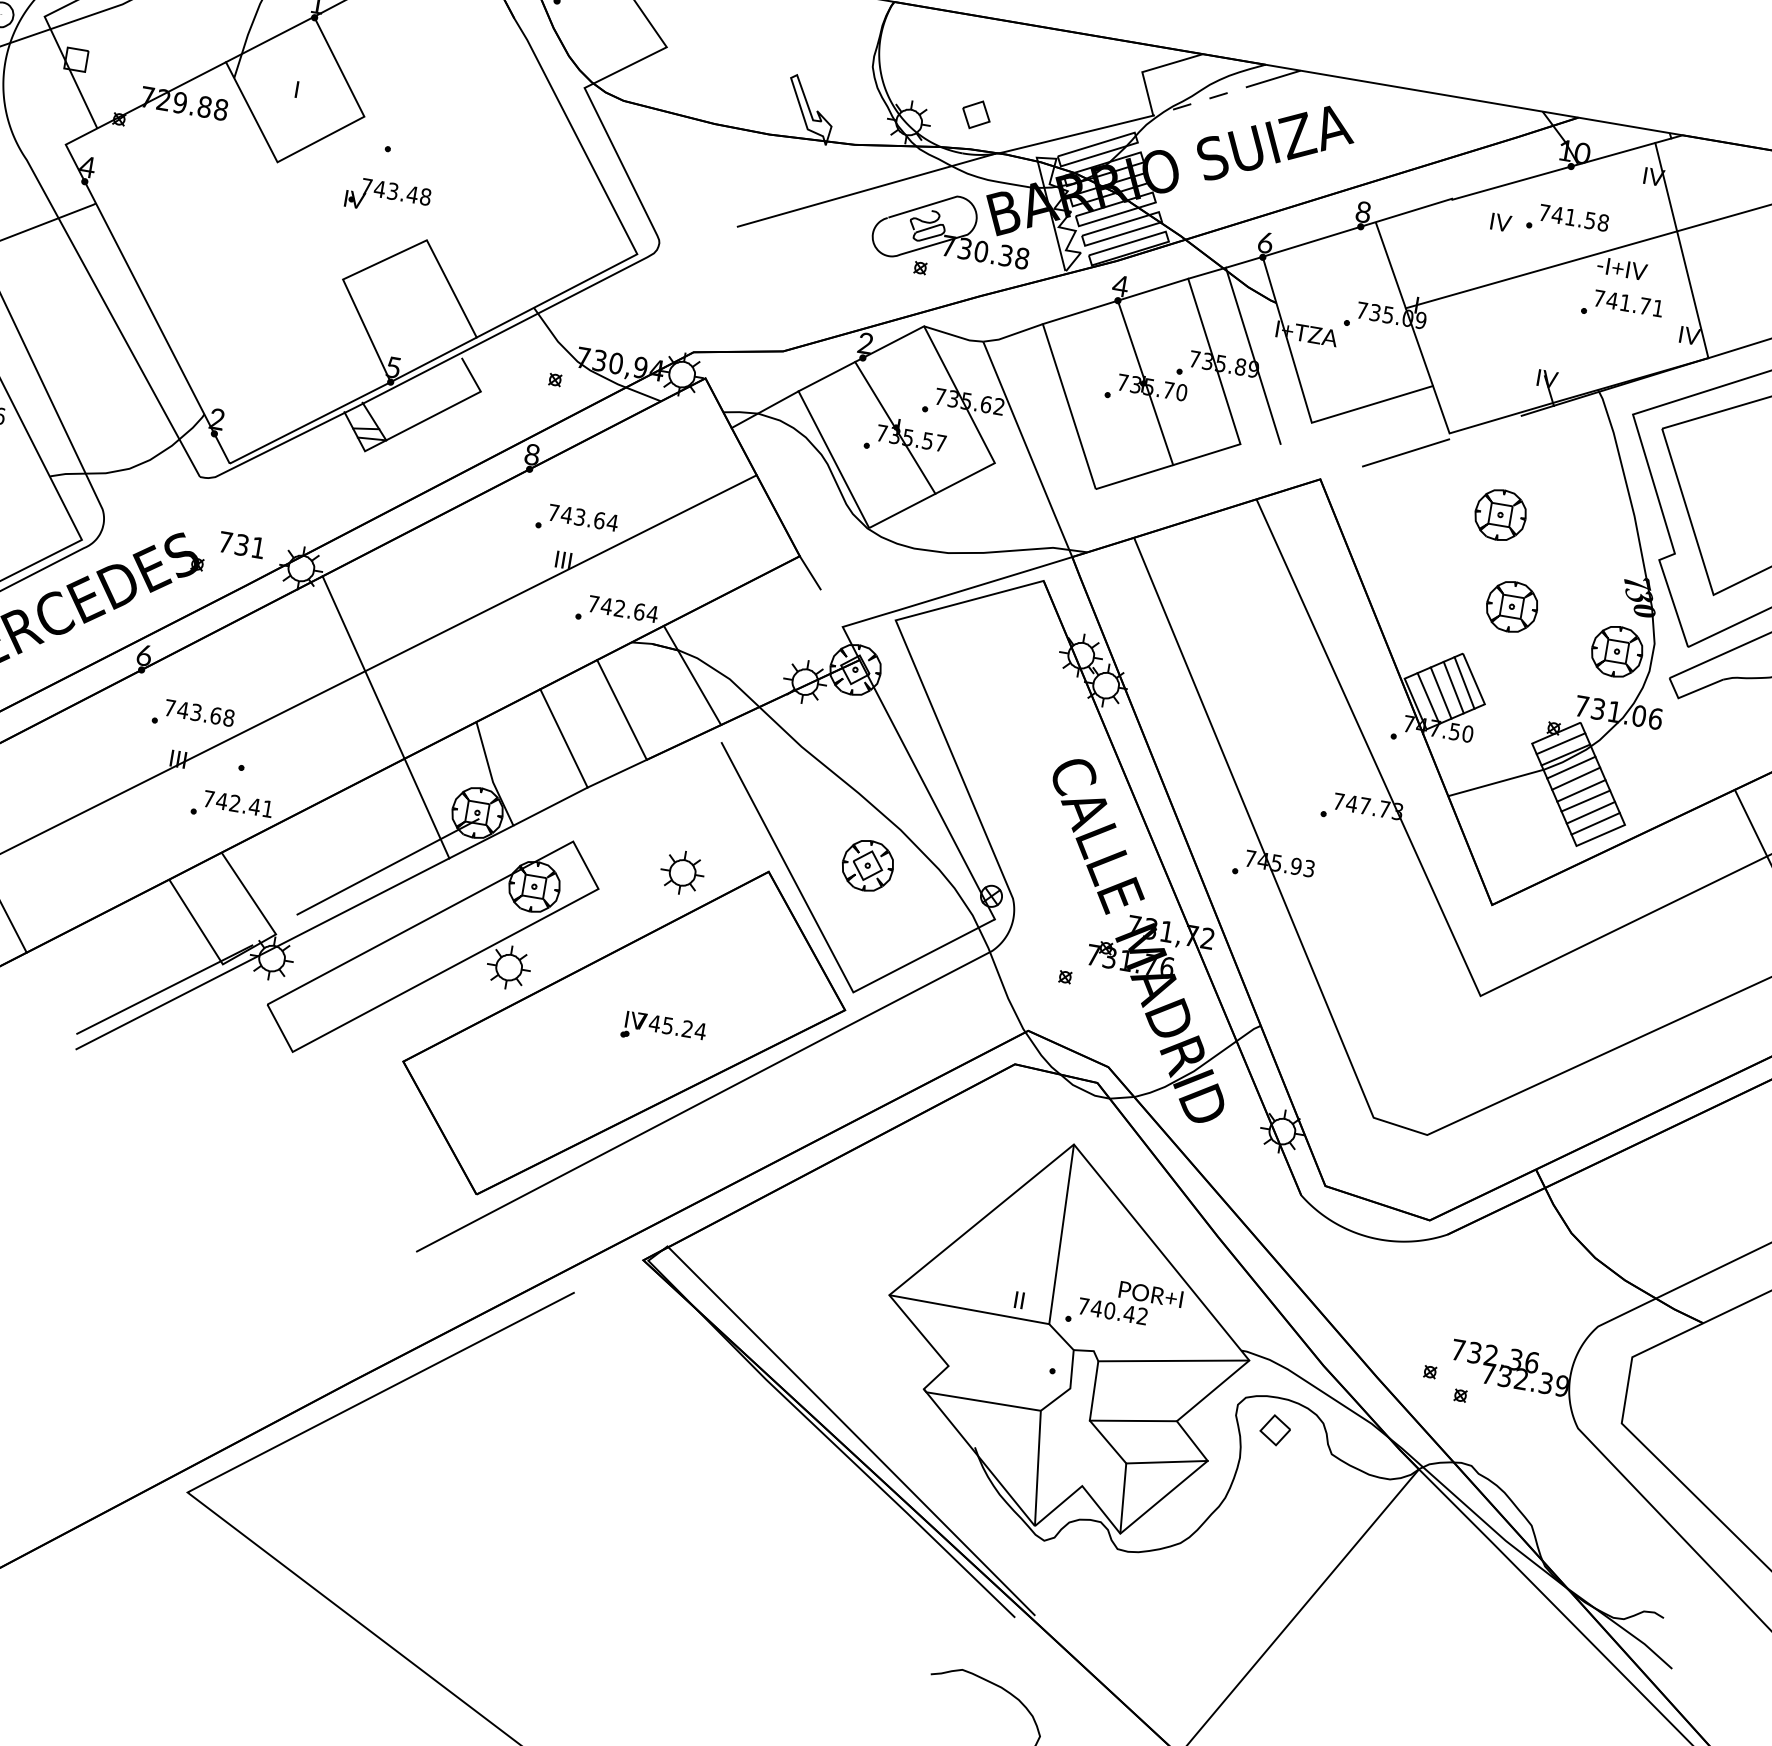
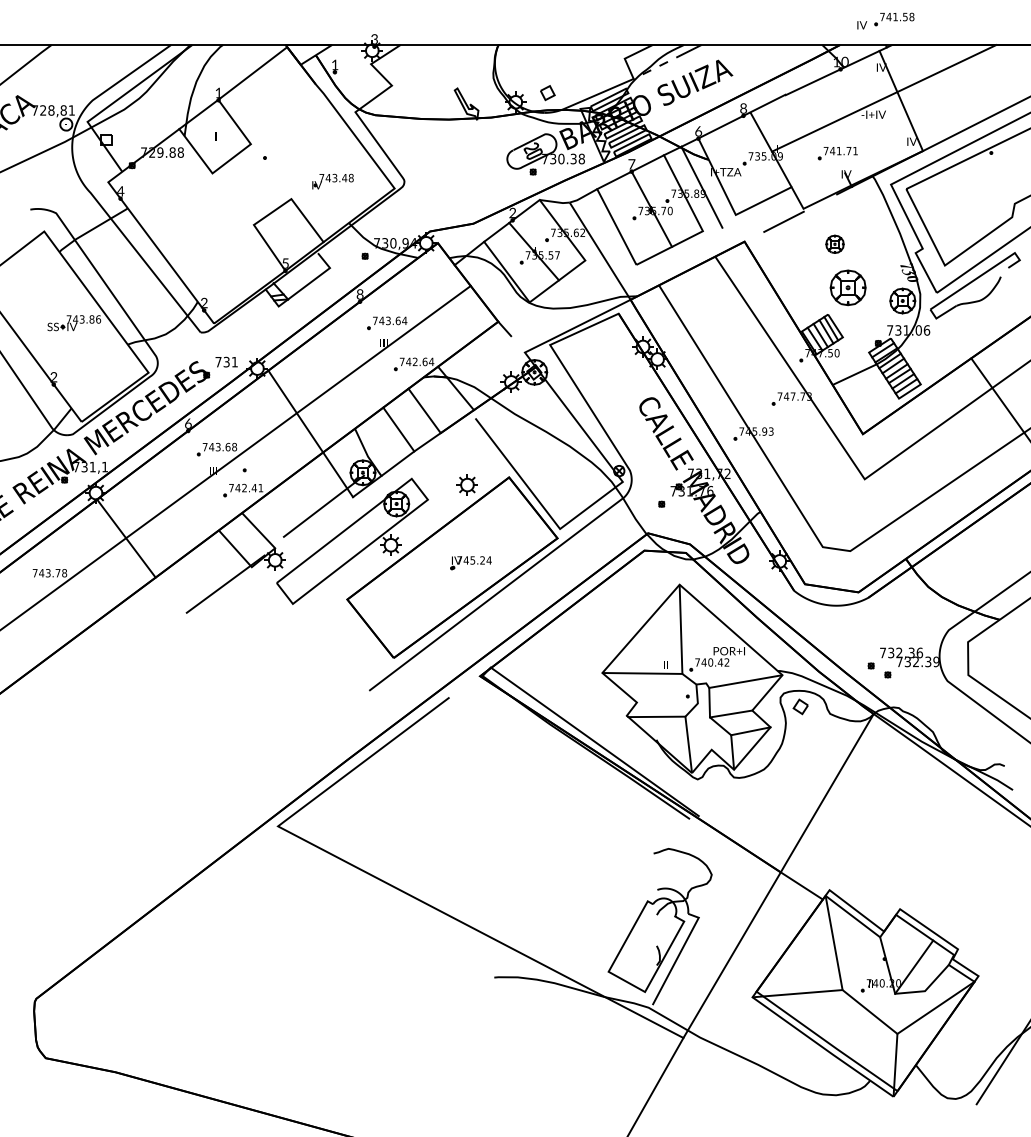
line: (866, 189) -> (500, 138), removed
part: (386, 197) -> (332, 181), moved
part: (1549, 220) -> (885, 20), moved
text: (1119, 286) -> (631, 164), 4 -> 7
part: (1621, 307) -> (837, 153), moved
part: (1499, 515) -> (834, 244), size x0.7
part: (1510, 605) -> (847, 287), size x1.4
part: (867, 865) -> (556, 466), removed
line: (263, 953) -> (270, 558), removed

